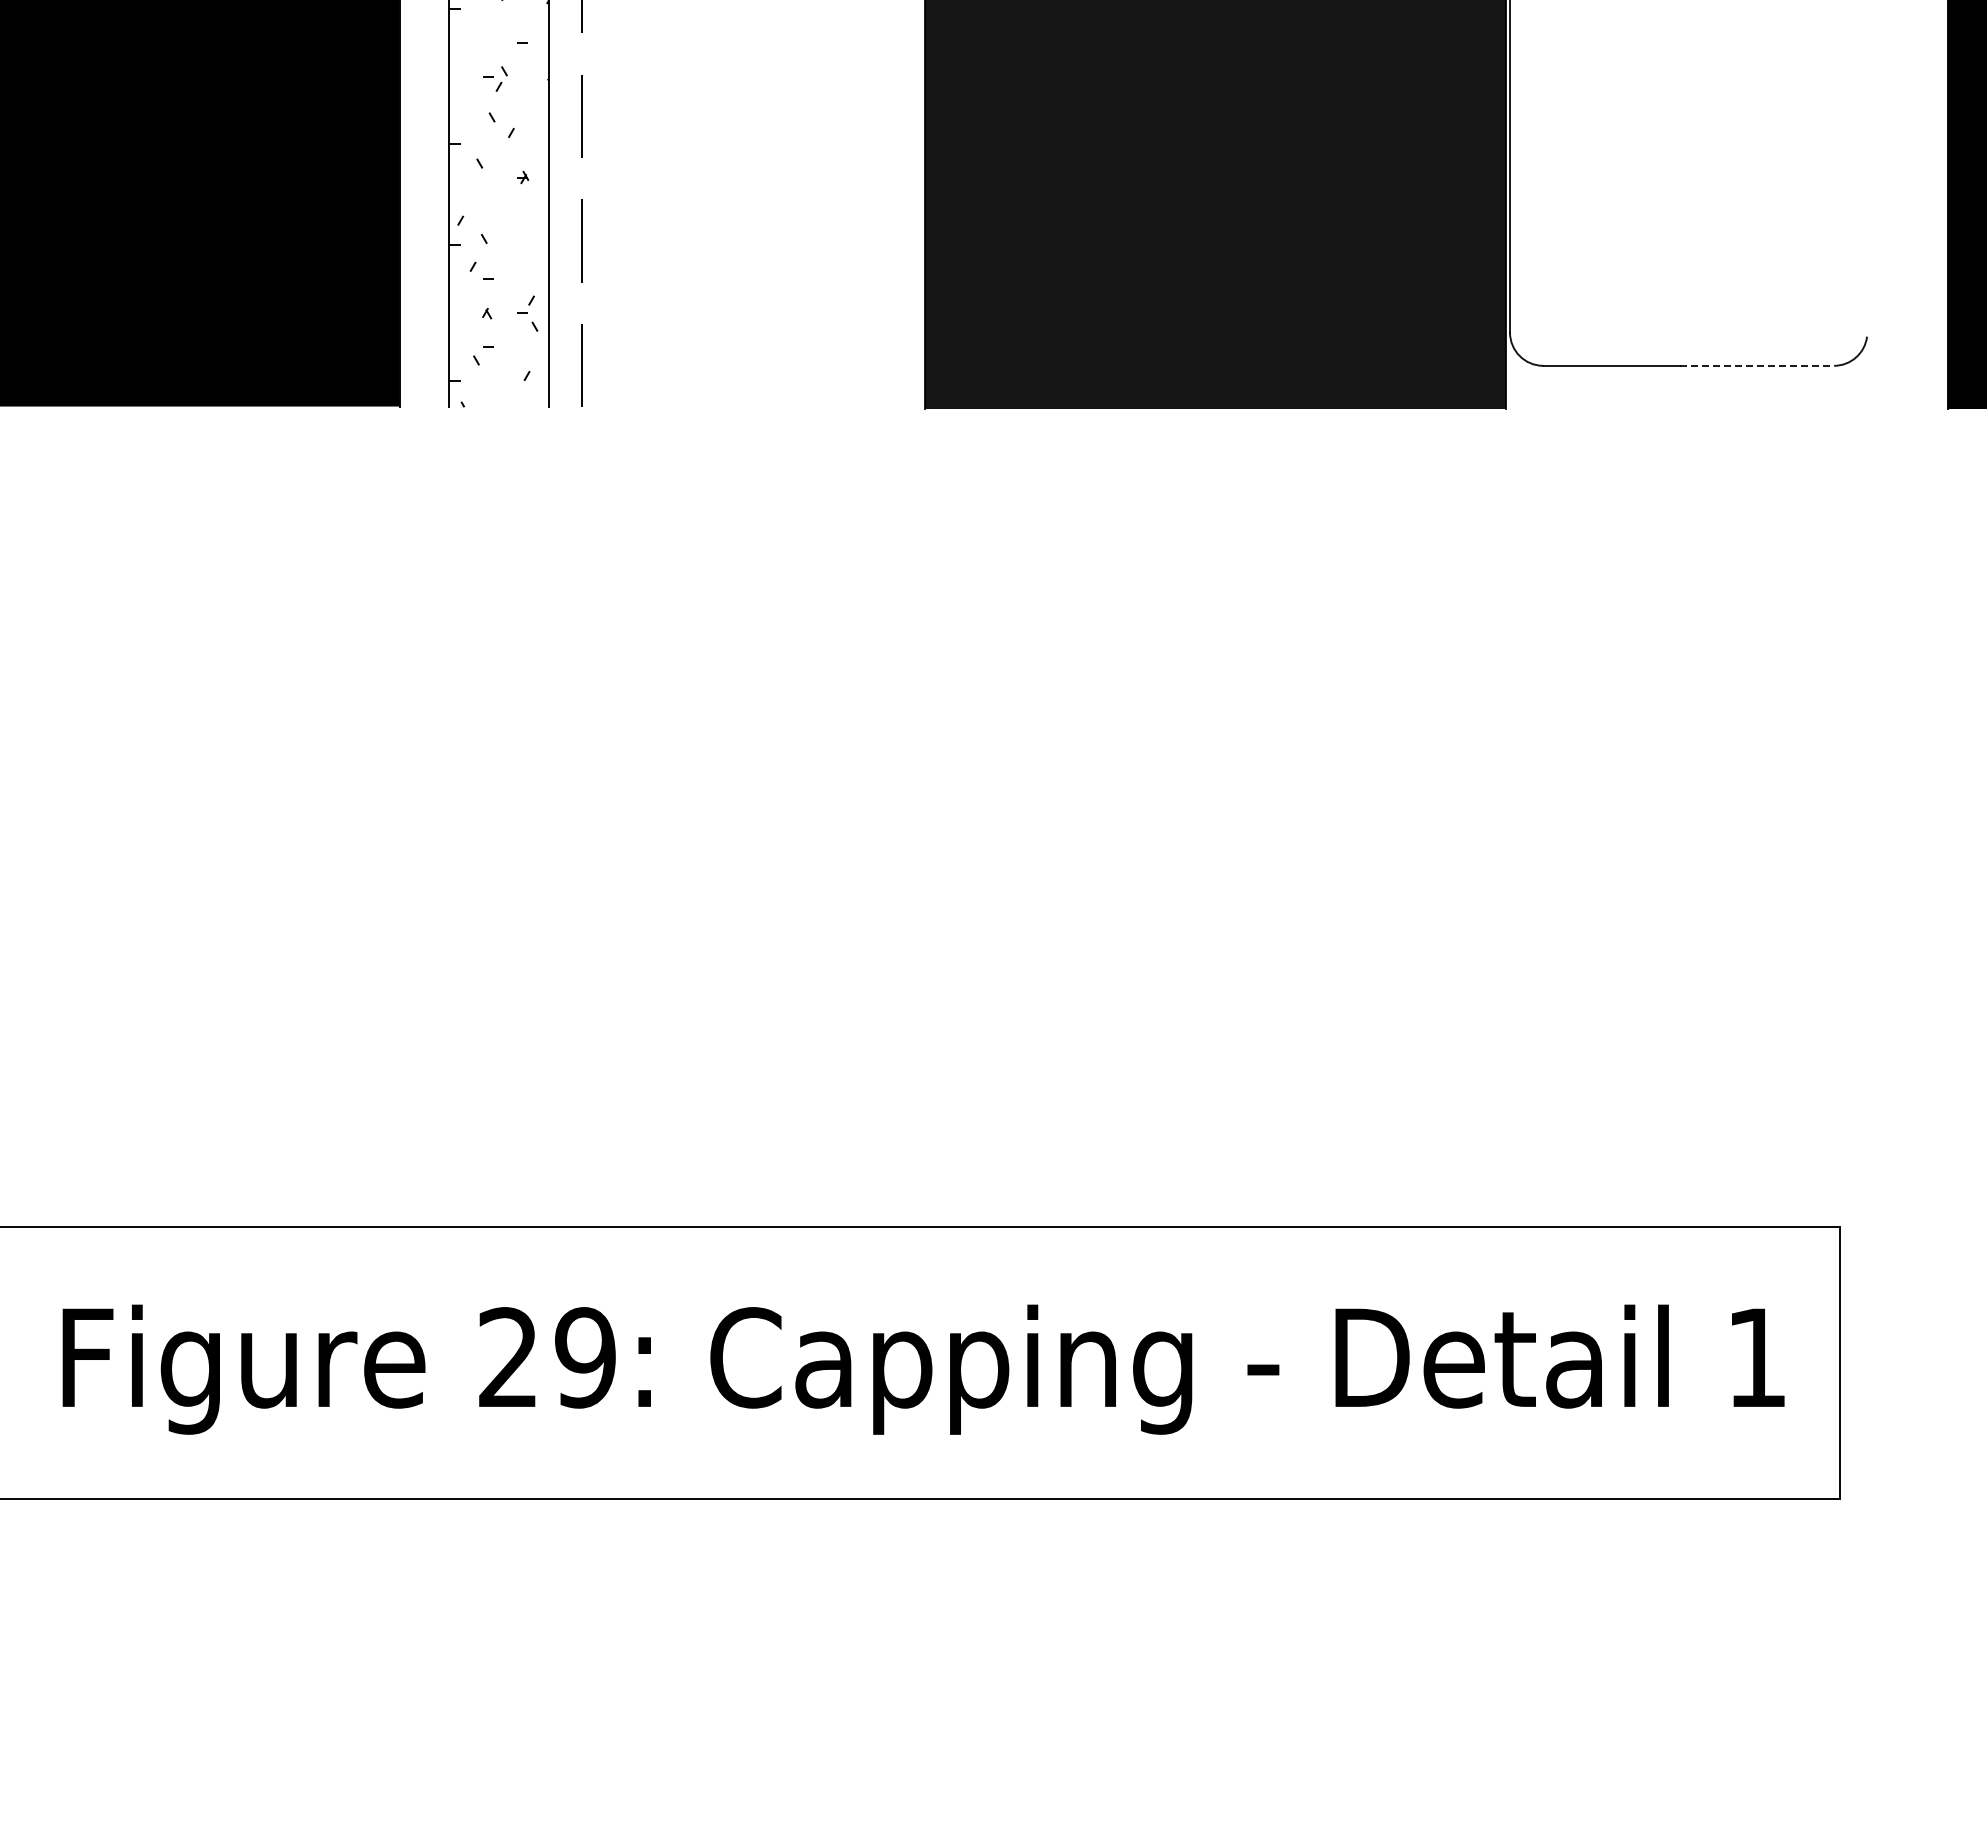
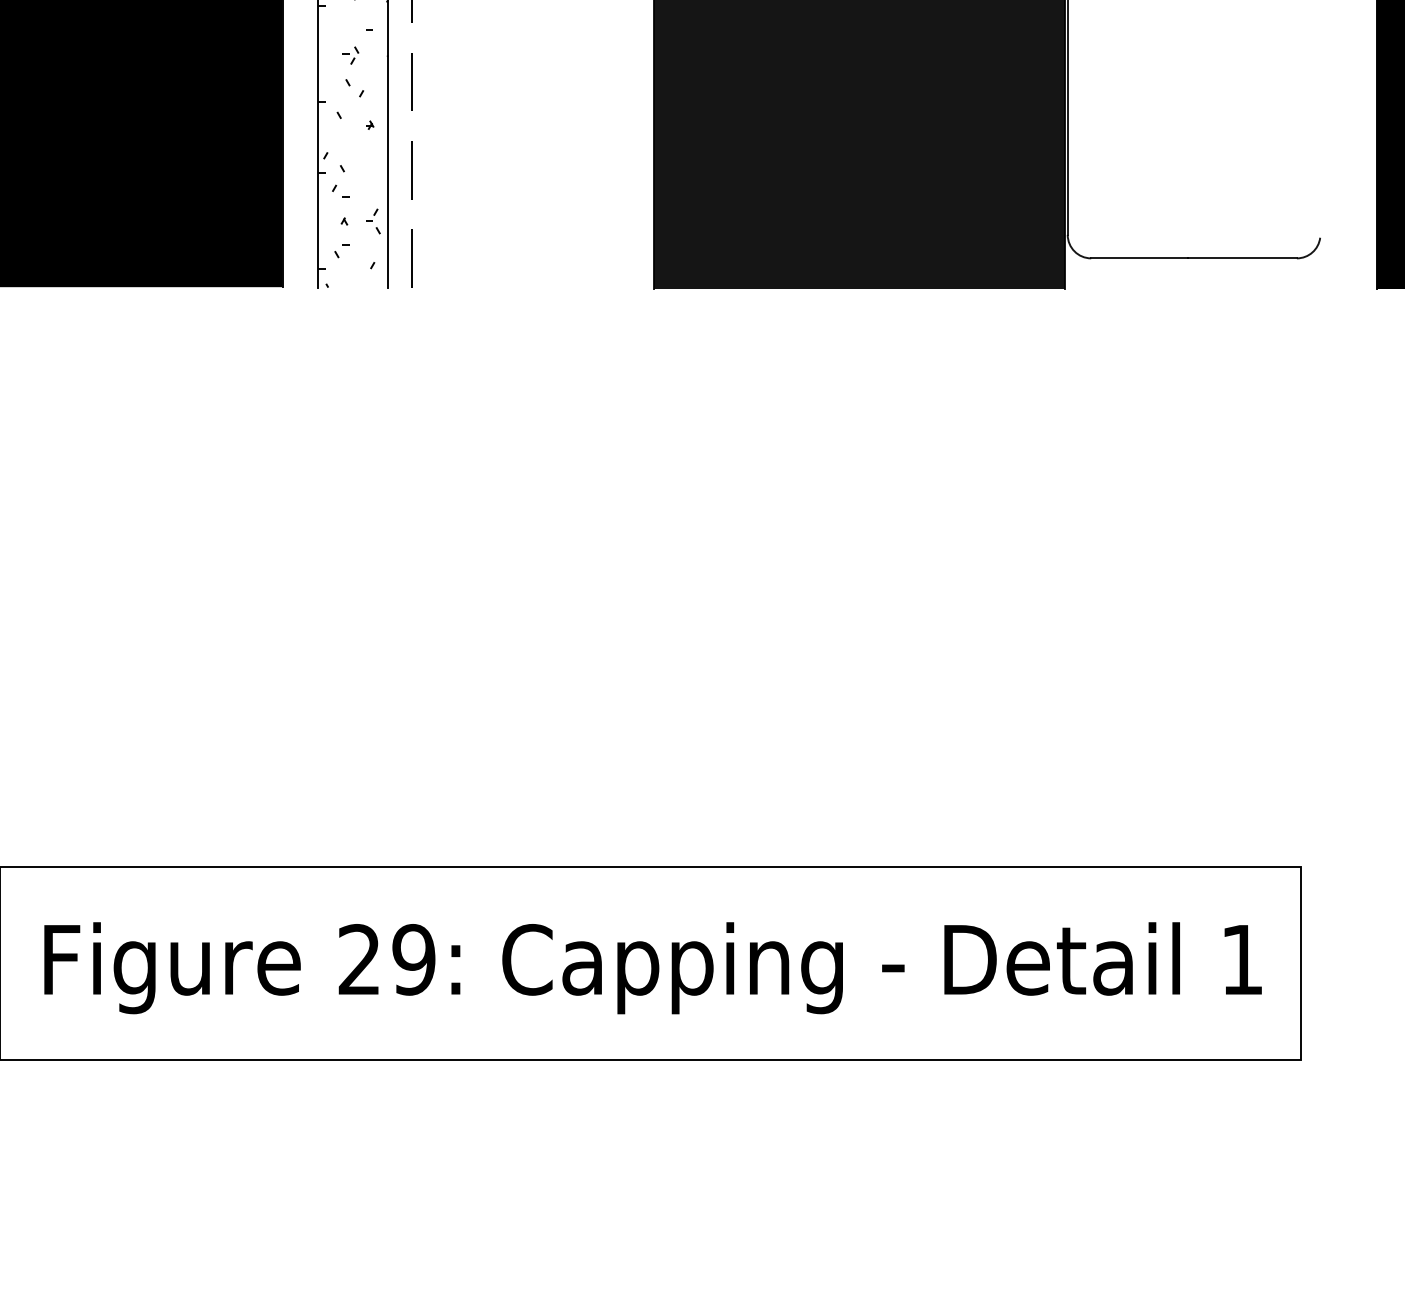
line: (1757, 365) -> (1242, 258), dashed -> solid

